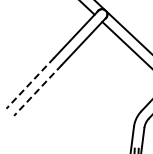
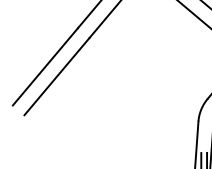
line: (30, 83) -> (45, 67), dashed -> solid
line: (37, 90) -> (56, 76), dashed -> solid

